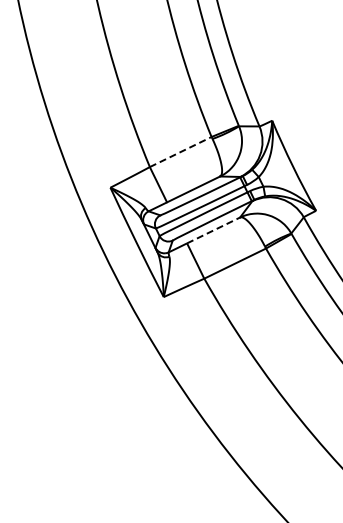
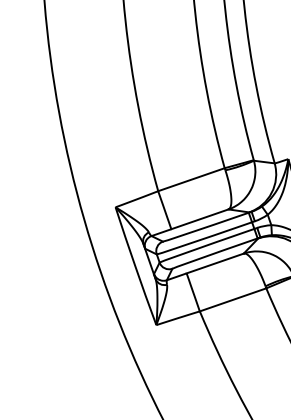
line: (181, 151) -> (192, 179), dashed -> solid
line: (213, 230) -> (215, 263), dashed -> solid

